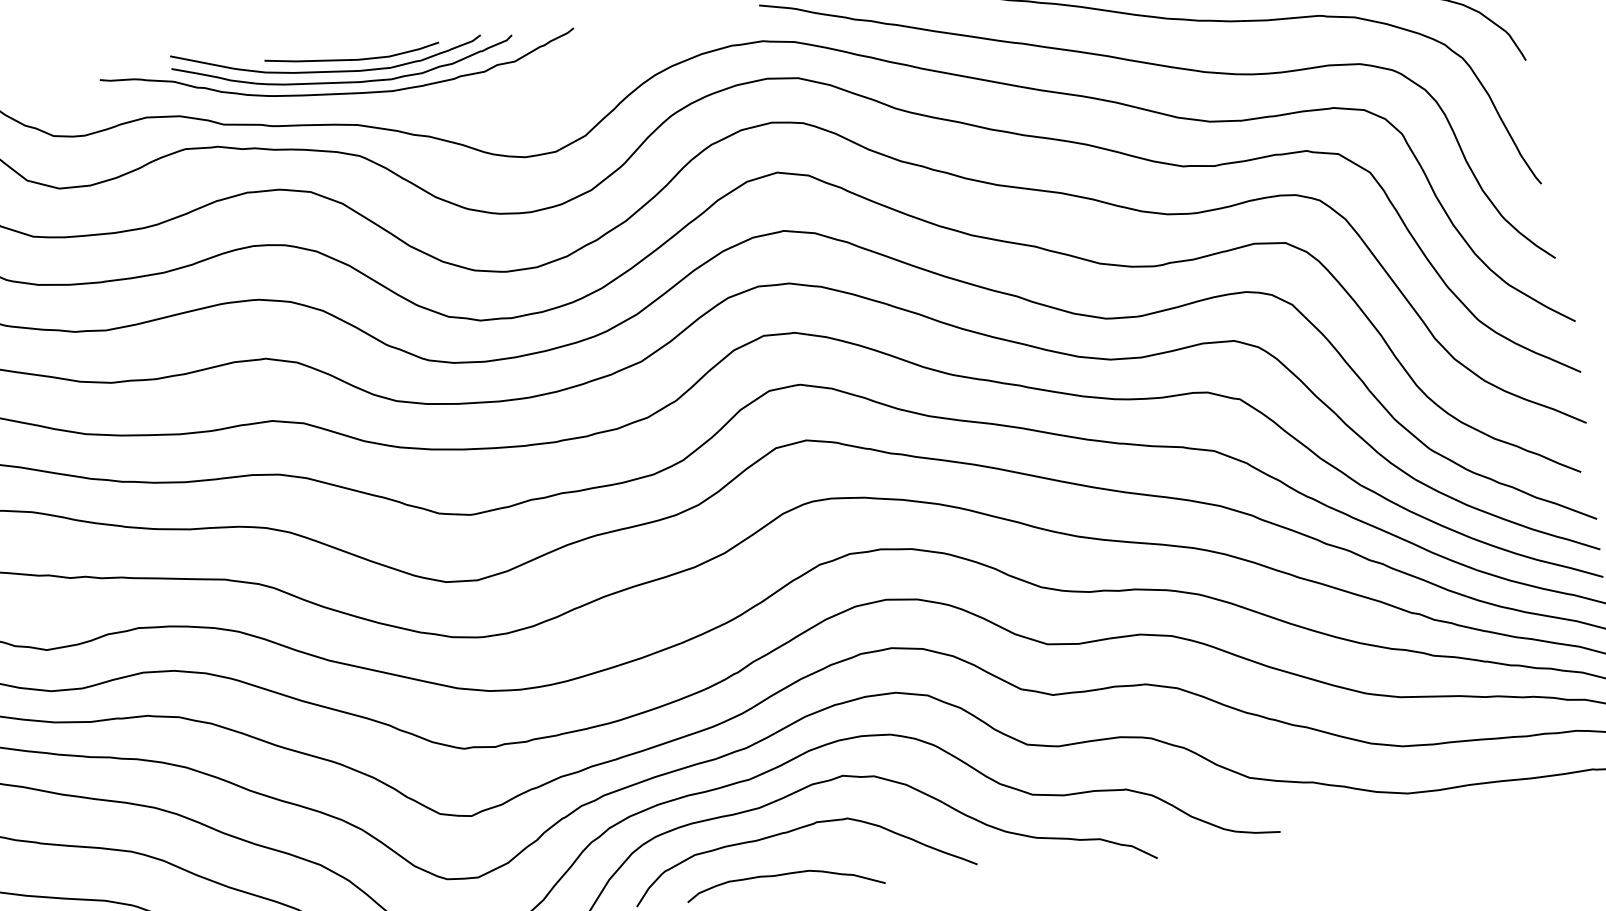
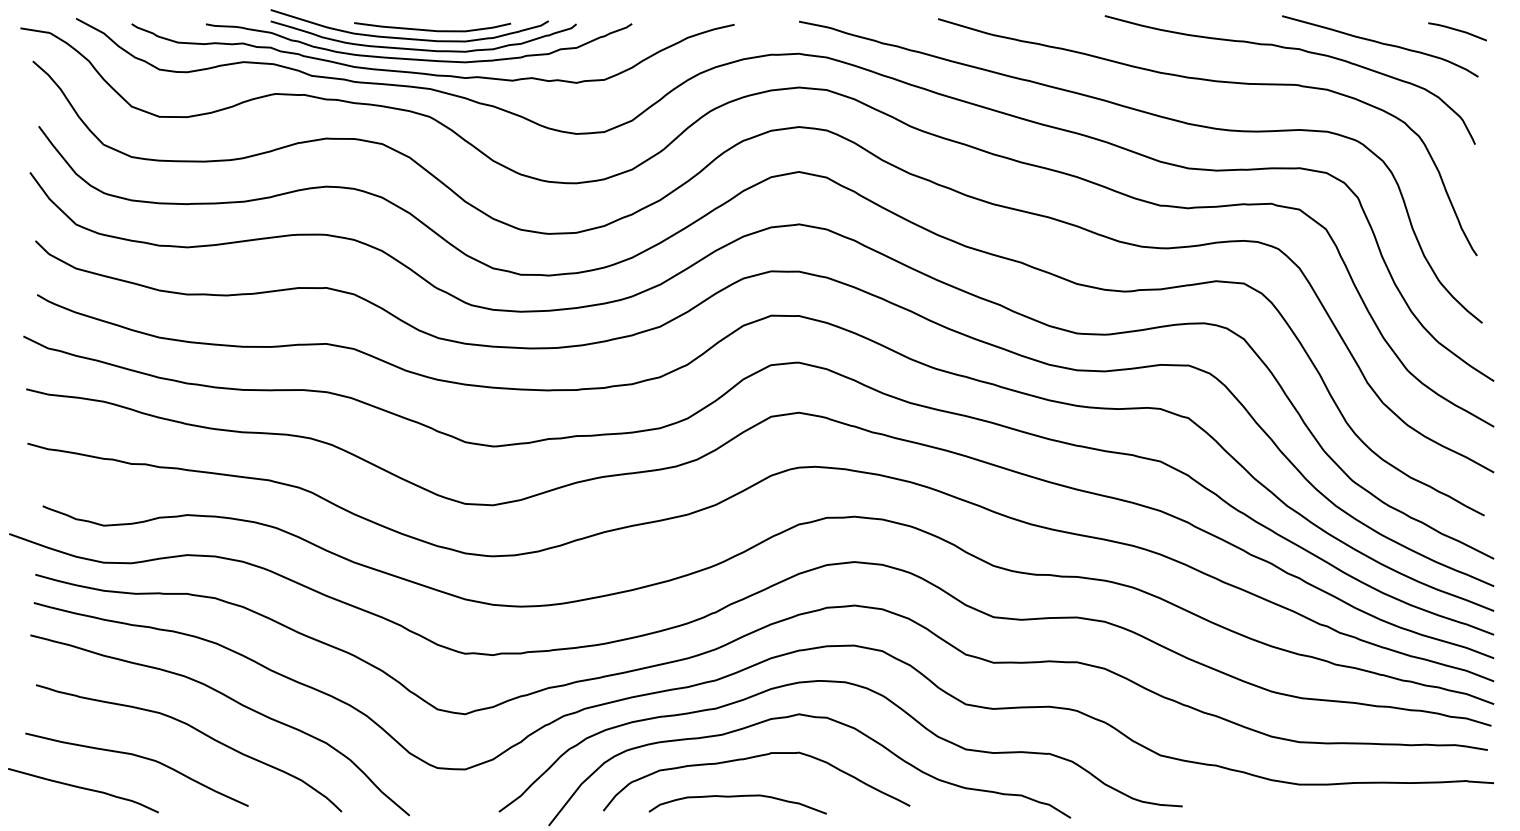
curve: (356, 107) -> (431, 73), added

